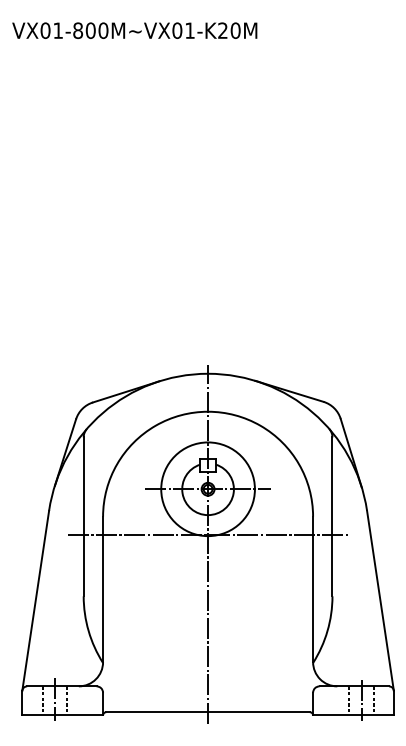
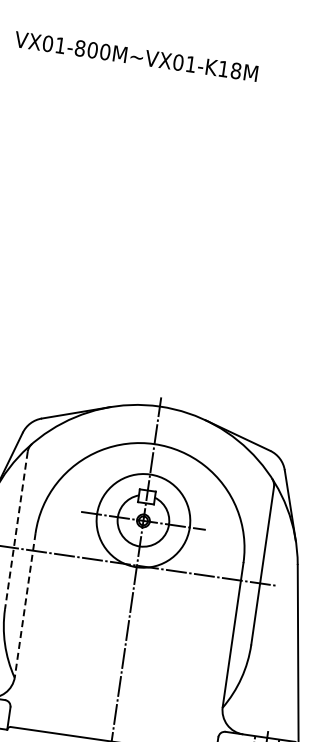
text: (229, 30) -> (230, 69), VX01-800M~VX01-K20M -> VX01-800M~VX01-K18M
line: (83, 517) -> (16, 531), solid -> dashed
line: (103, 589) -> (25, 605), solid -> dashed

